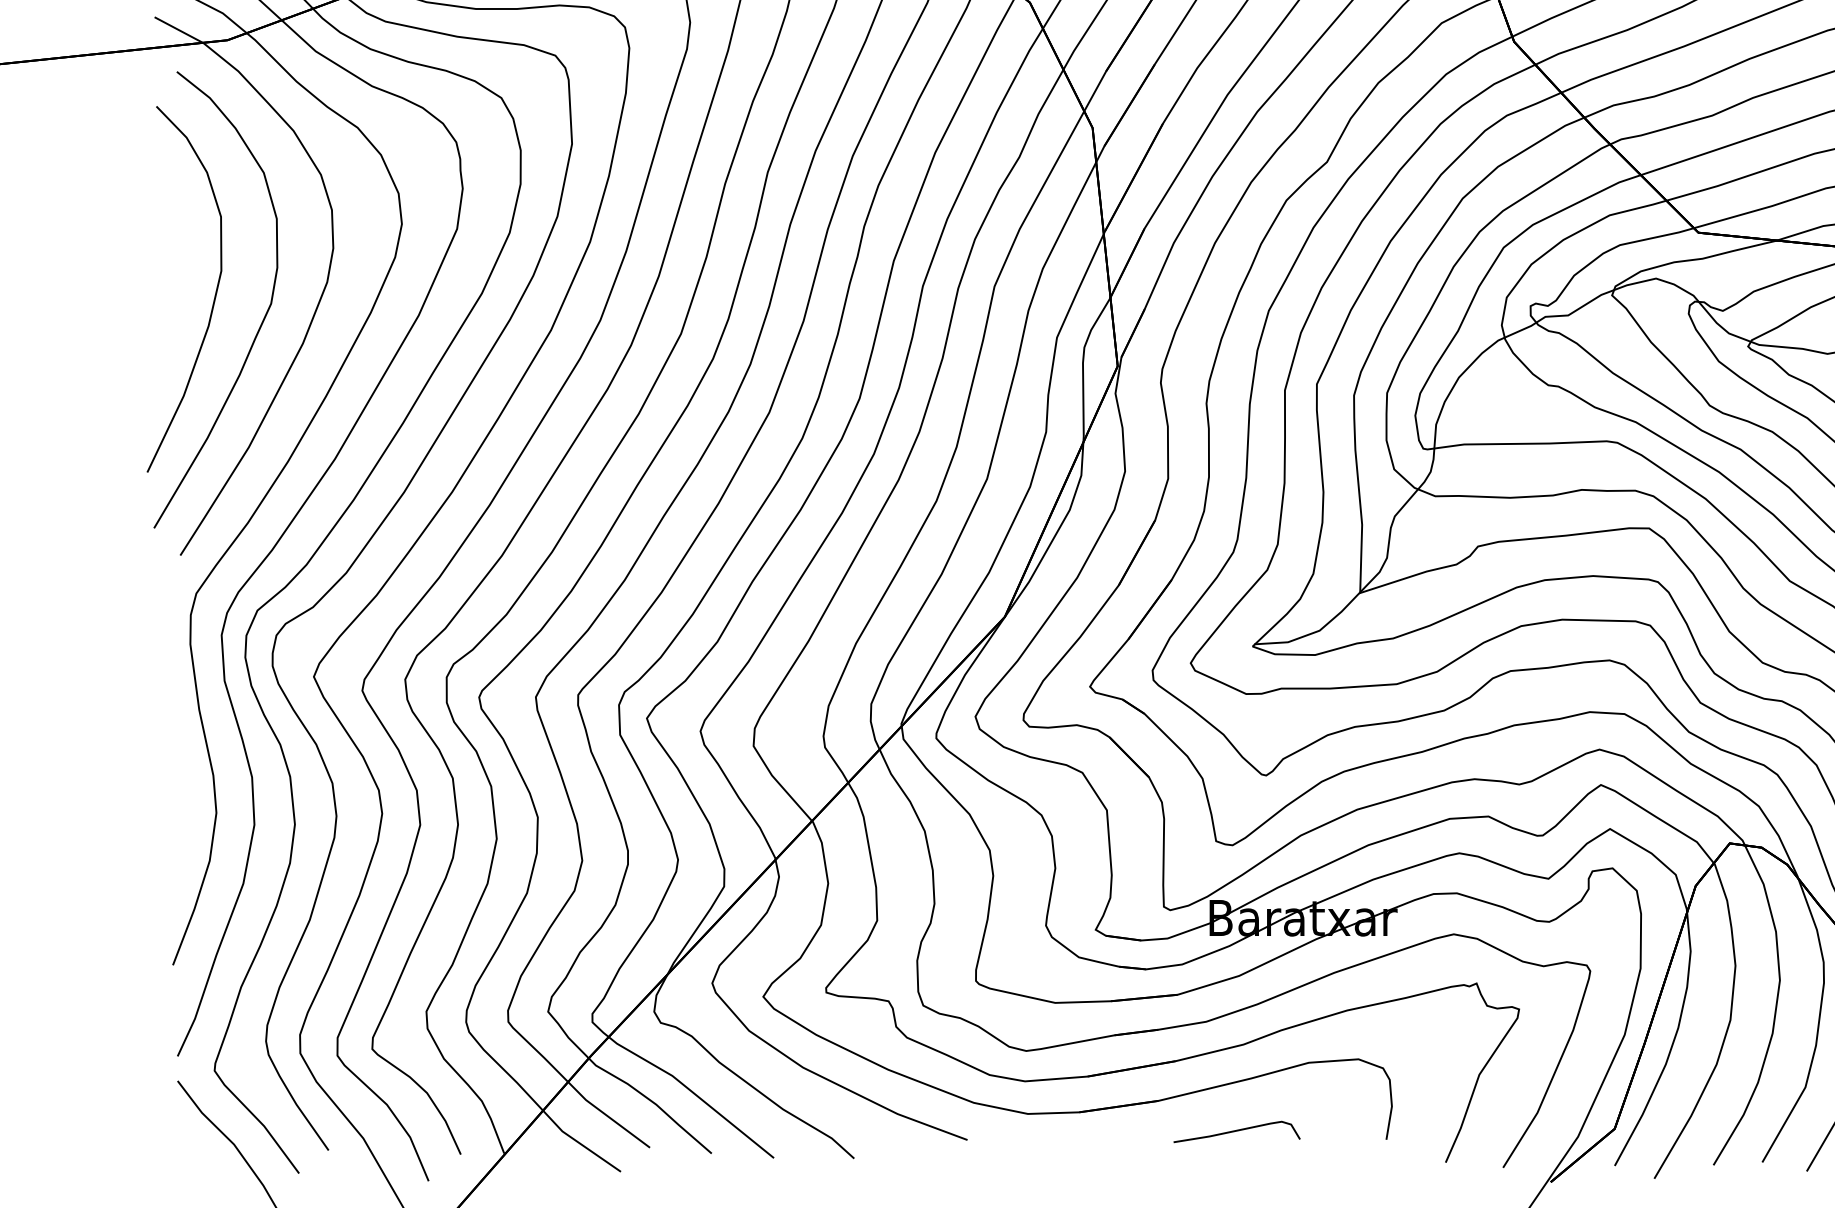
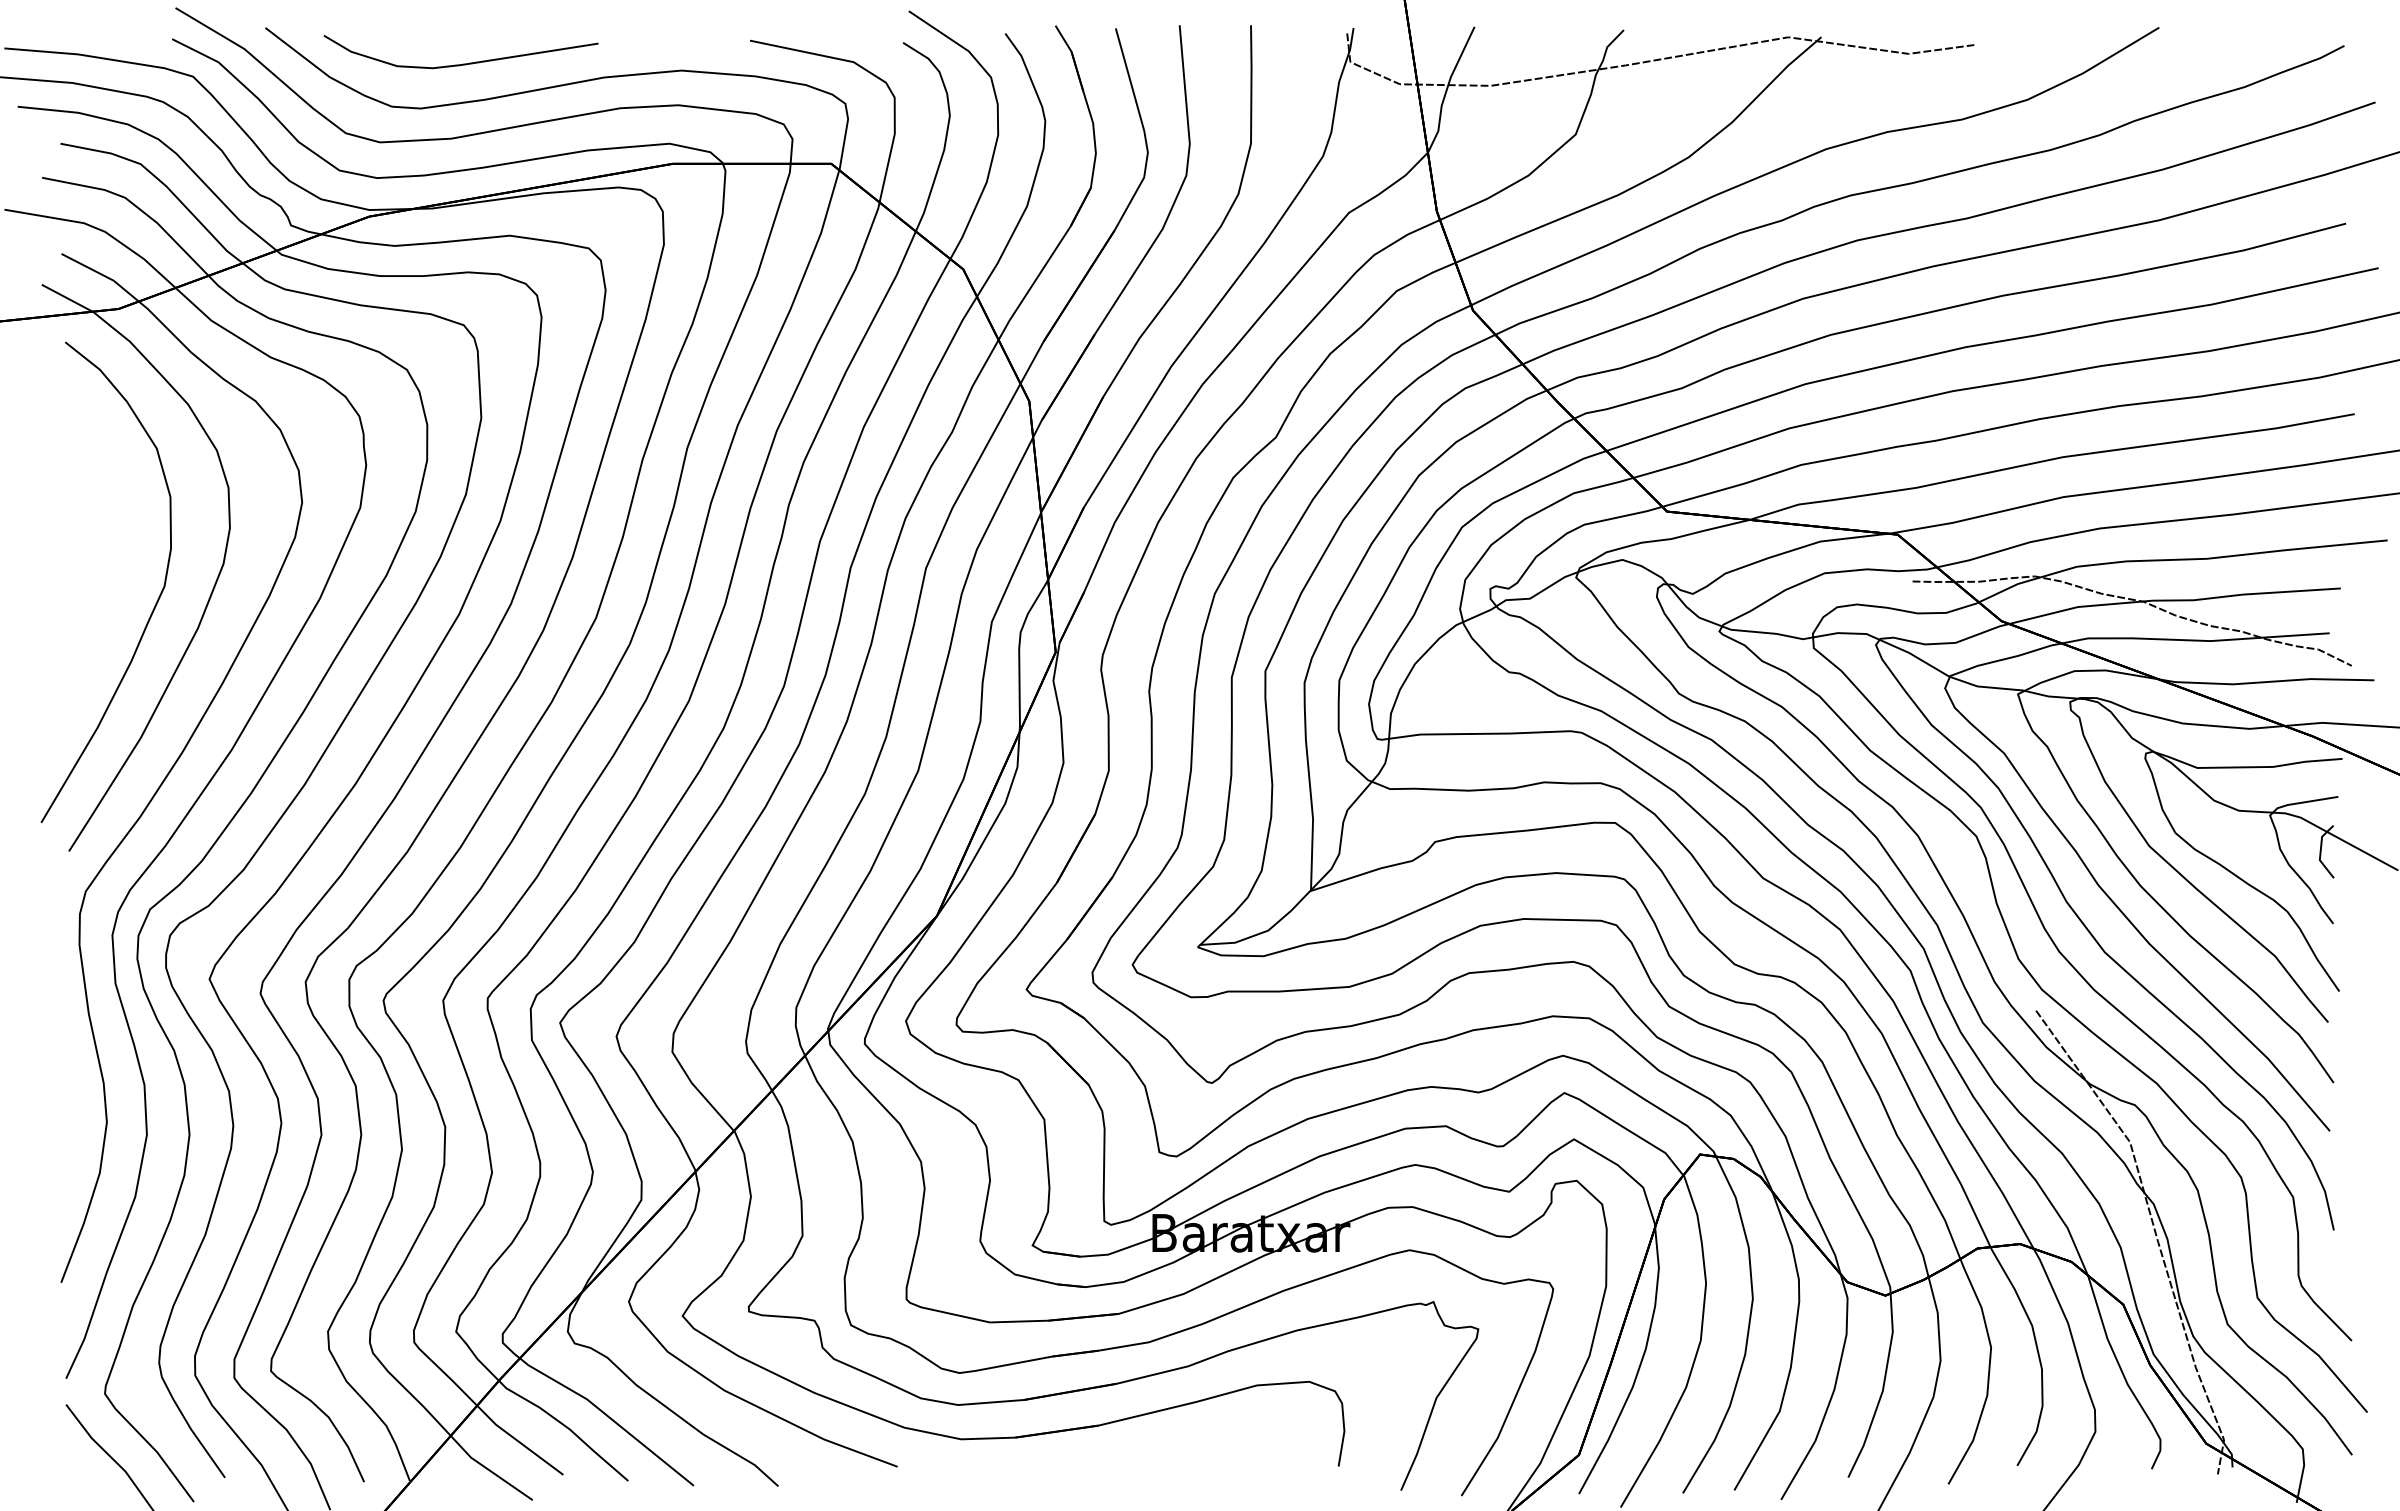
curve: (214, 297) -> (104, 579), removed
curve: (1237, 1131) -> (1181, 1457), removed

